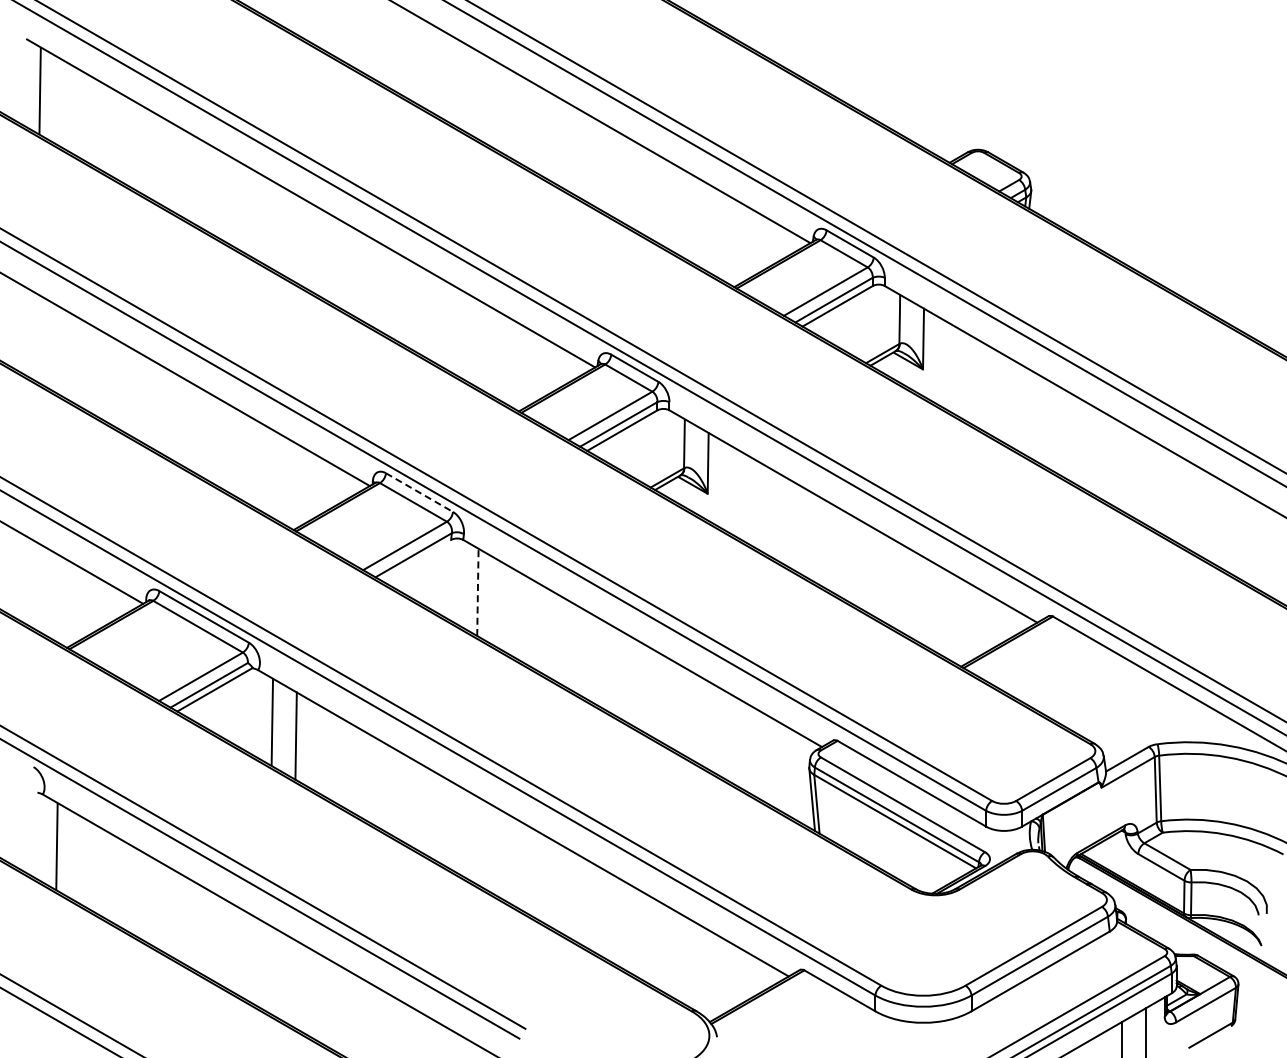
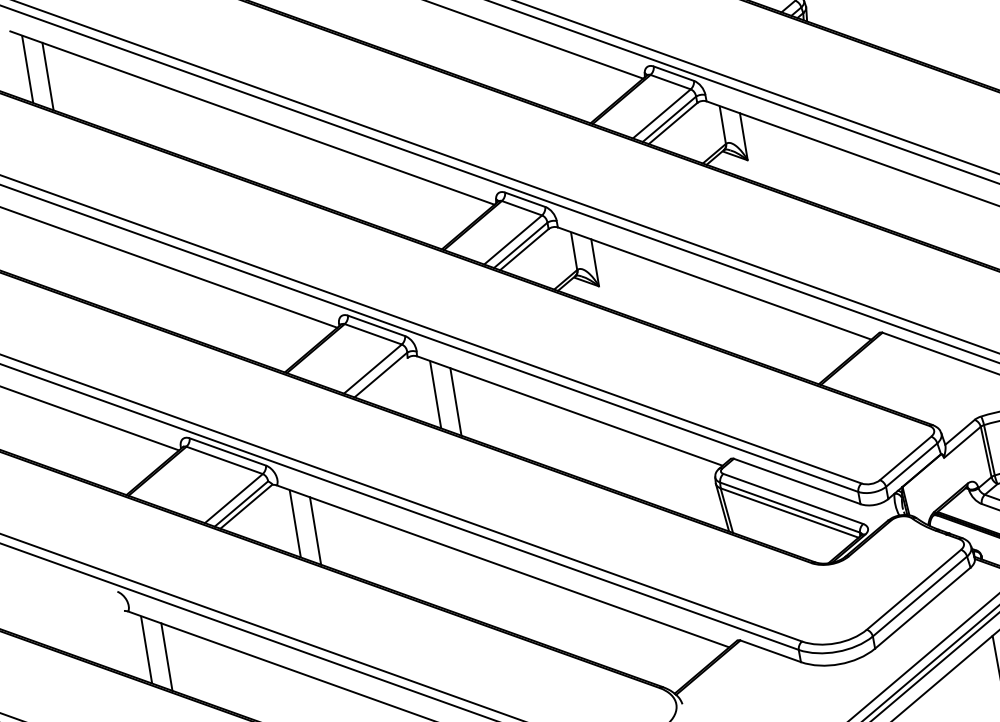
line: (63, 104) -> (47, 76), added
line: (419, 492) -> (376, 325), dashed -> solid
line: (477, 593) -> (435, 395), dashed -> solid
line: (501, 605) -> (455, 401), added
line: (80, 860) -> (166, 657), added

